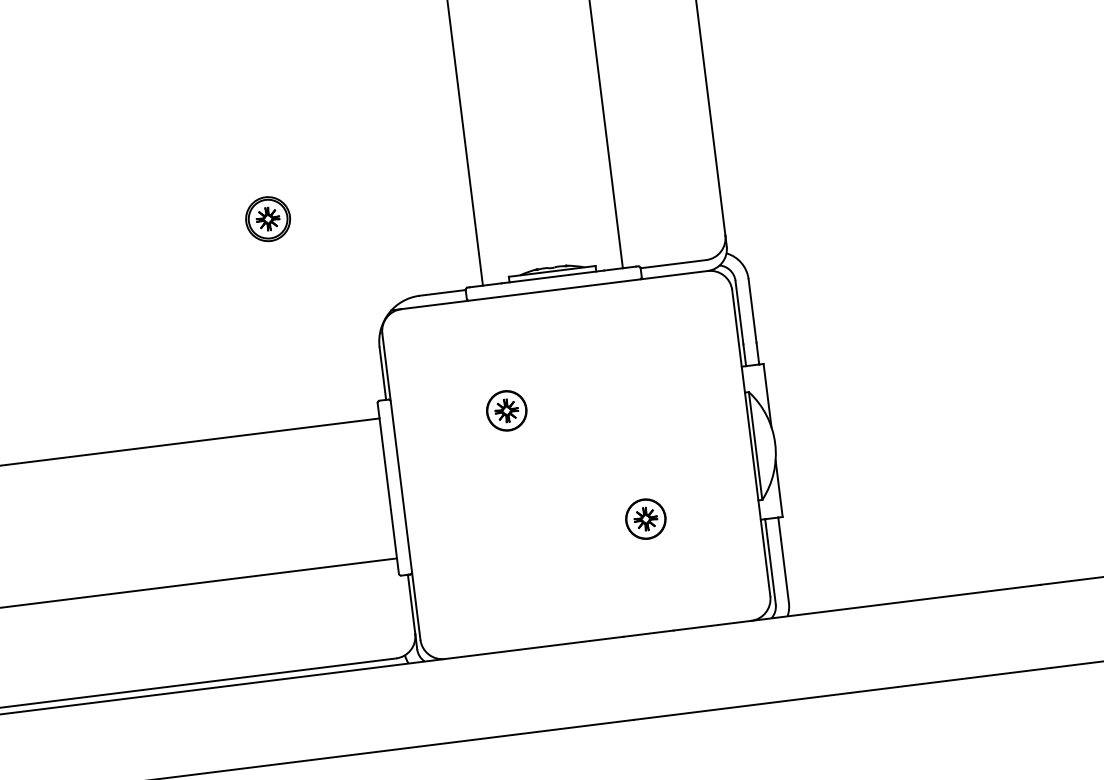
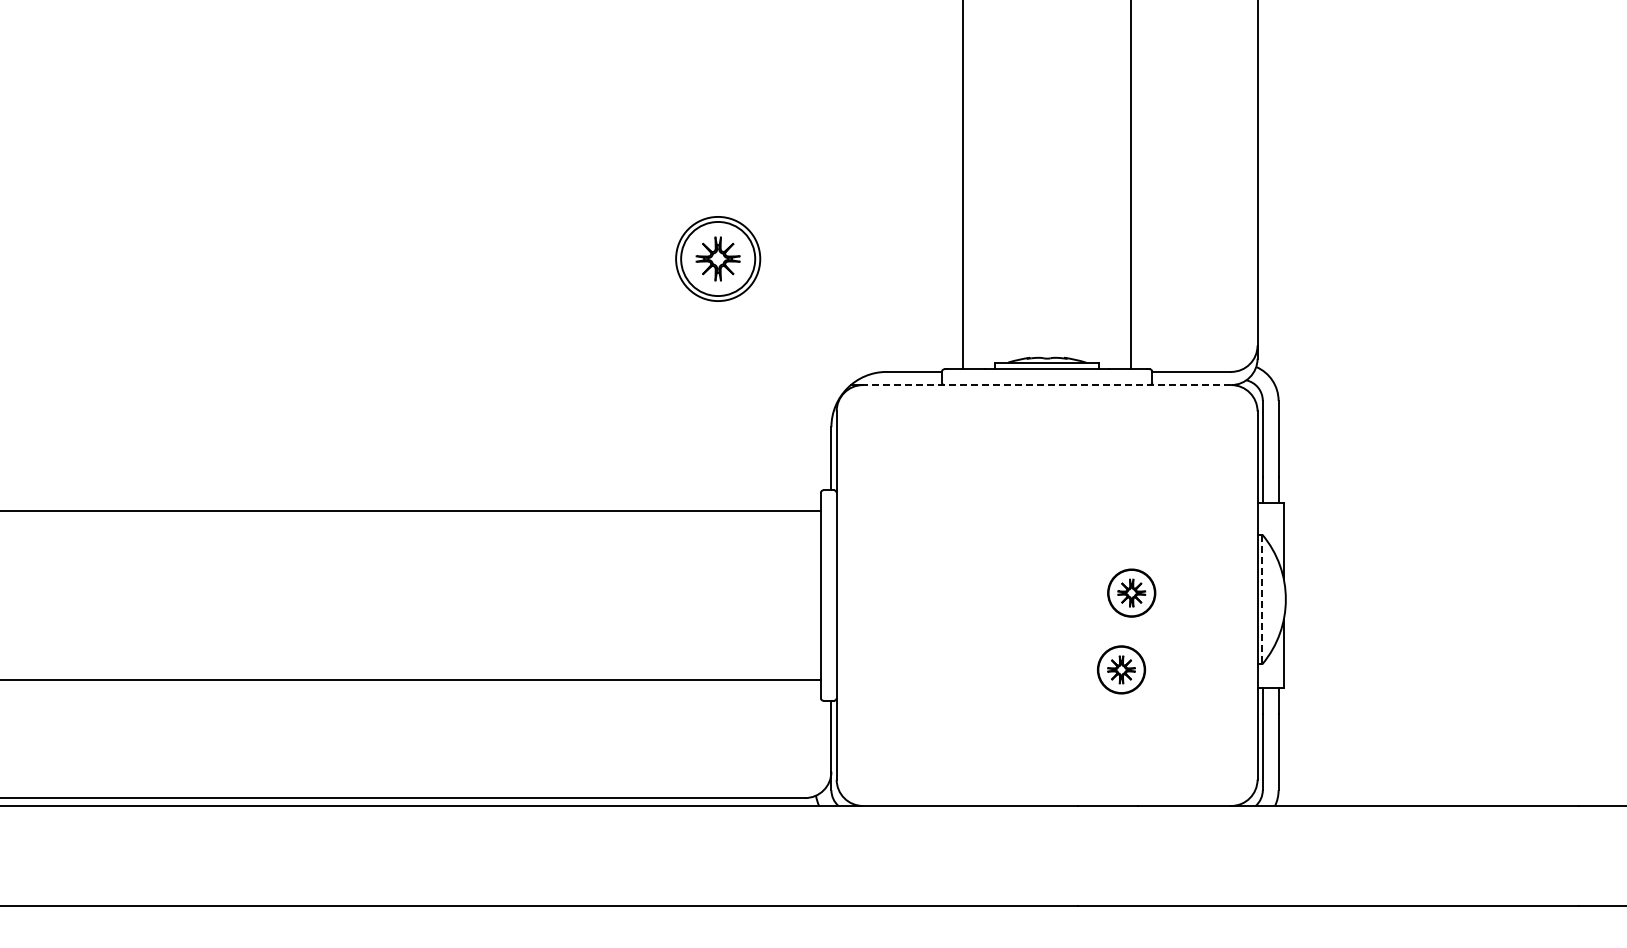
part: (268, 218) -> (718, 258), size x1.6
line: (554, 290) -> (1046, 385), solid -> dashed
part: (506, 410) -> (1131, 592), moved
line: (755, 446) -> (1262, 599), solid -> dashed

